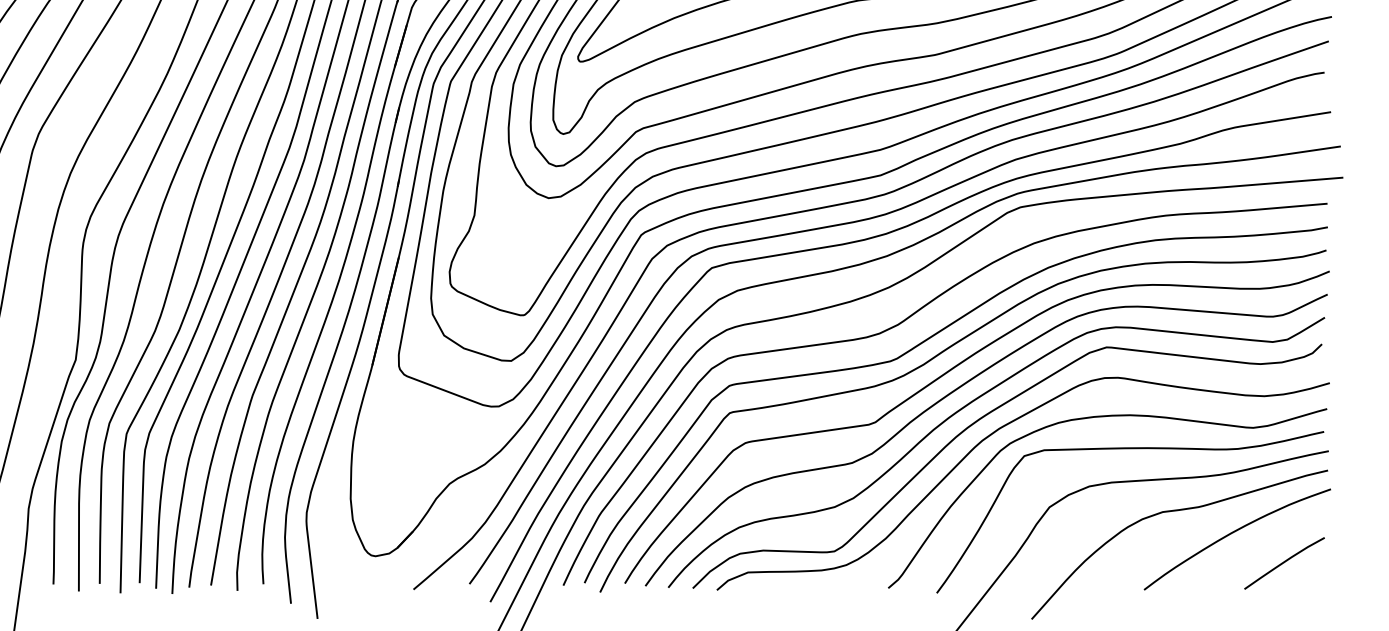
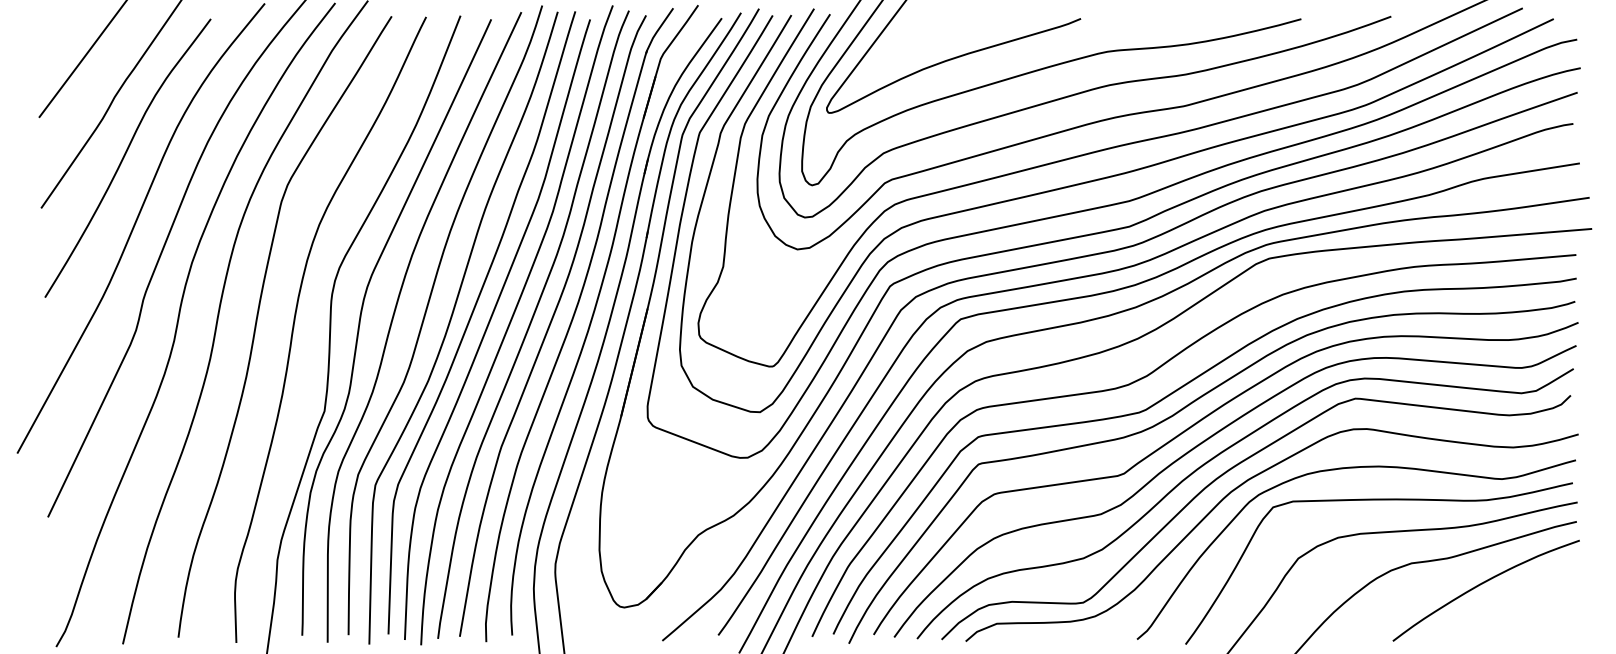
curve: (1284, 563) -> (1533, 614), removed

